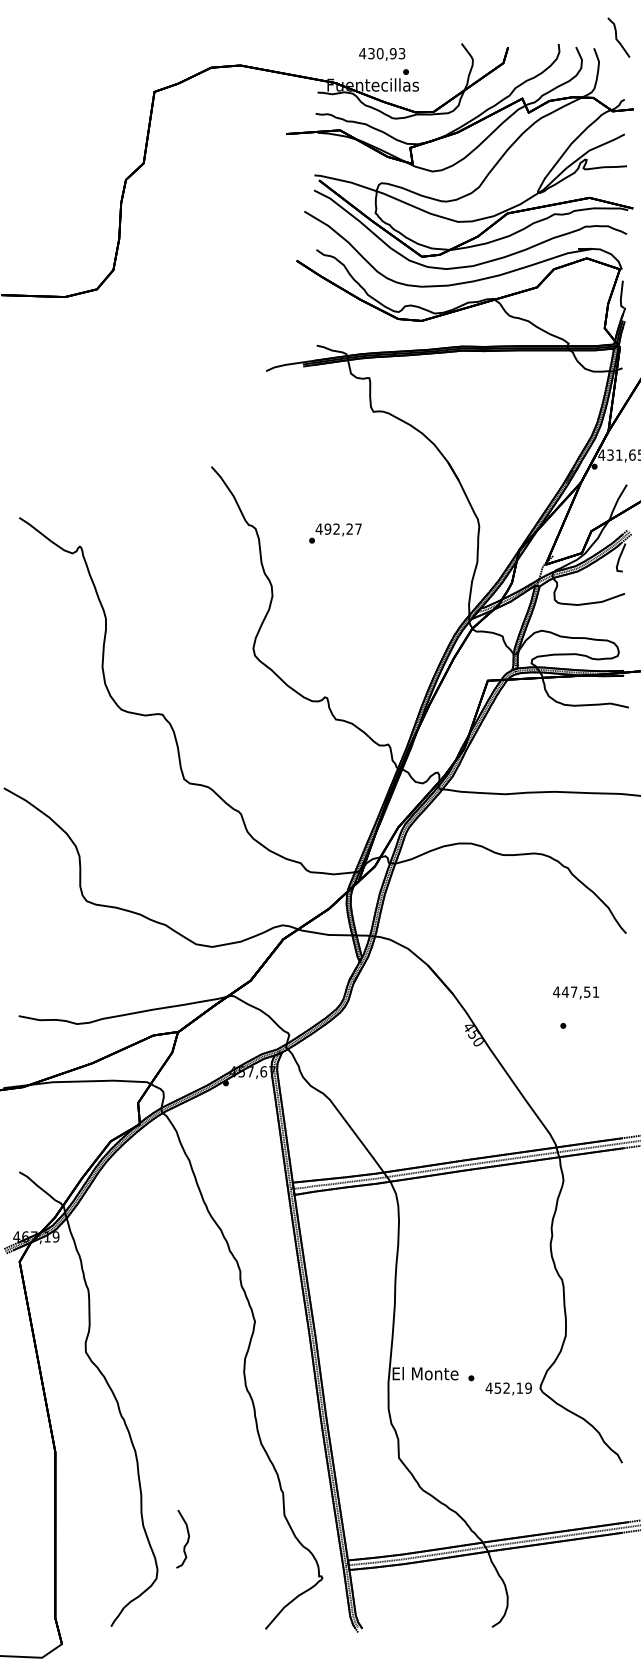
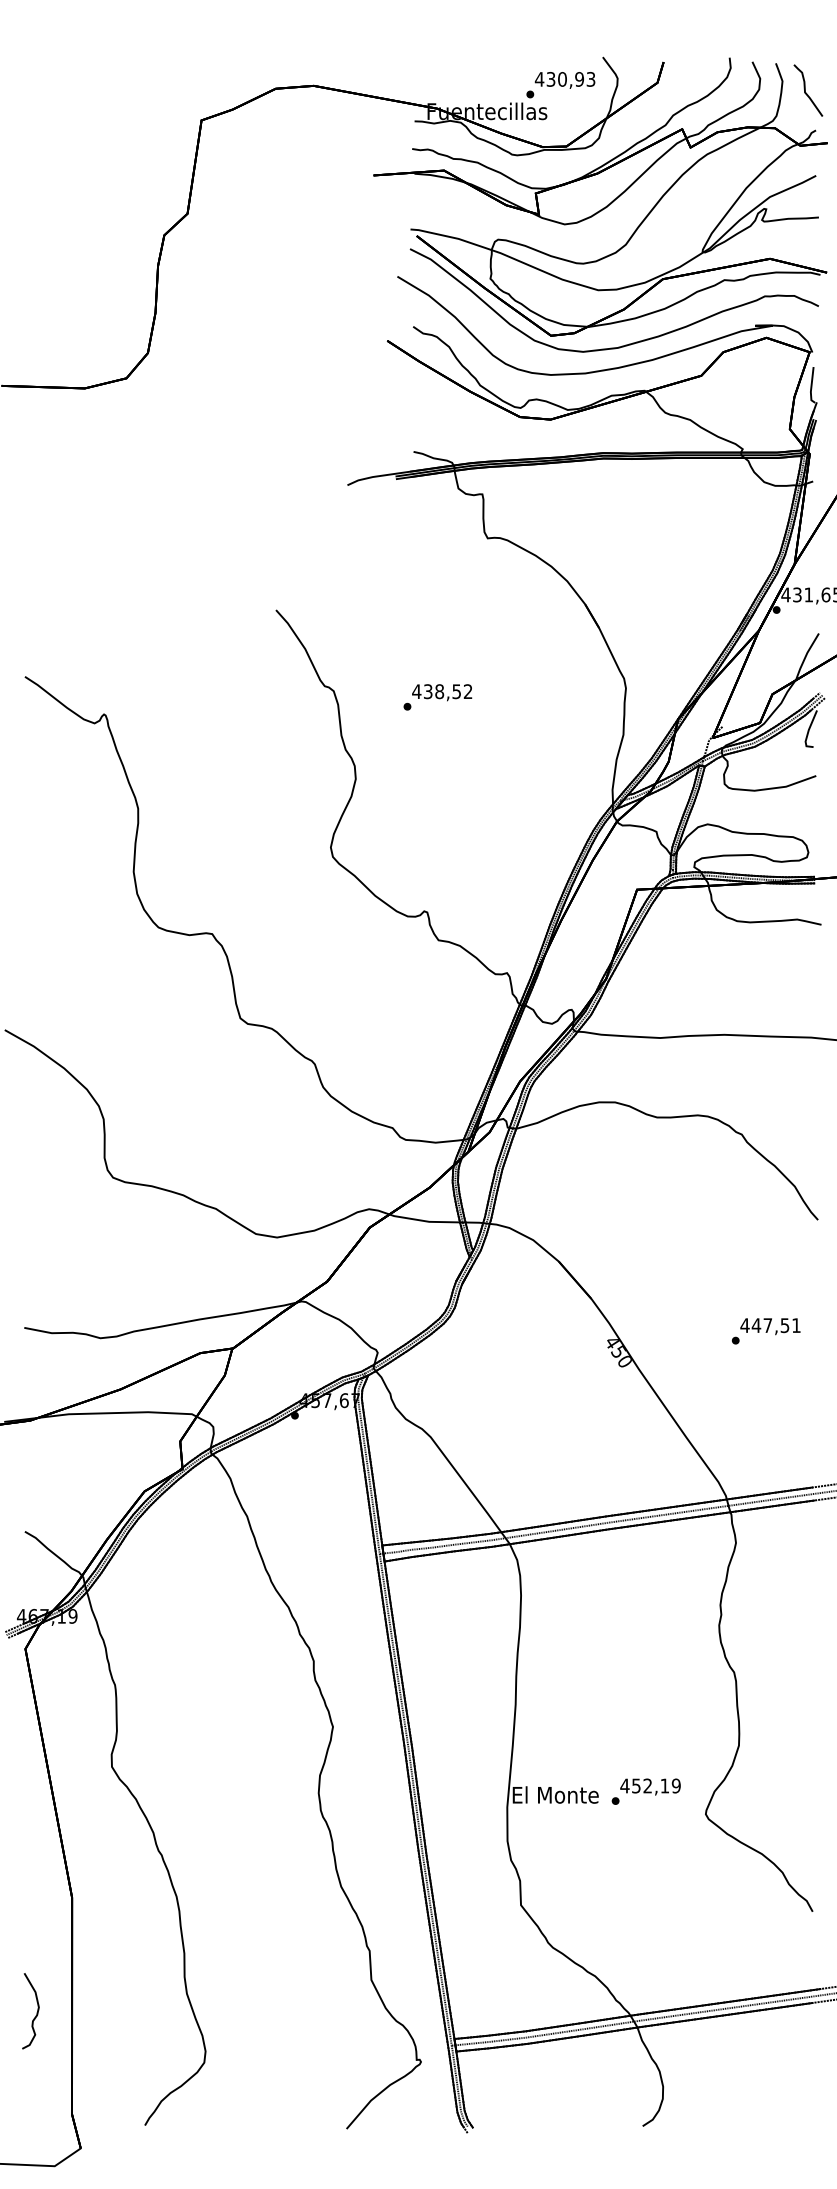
curve: (617, 39) -> (806, 92), moved
text: (381, 54) -> (564, 80), moved
text: (342, 529) -> (447, 691), 492,27 -> 438,52
text: (576, 992) -> (770, 1326), moved
text: (508, 1388) -> (650, 1786), moved
curve: (187, 1540) -> (36, 2012), moved

